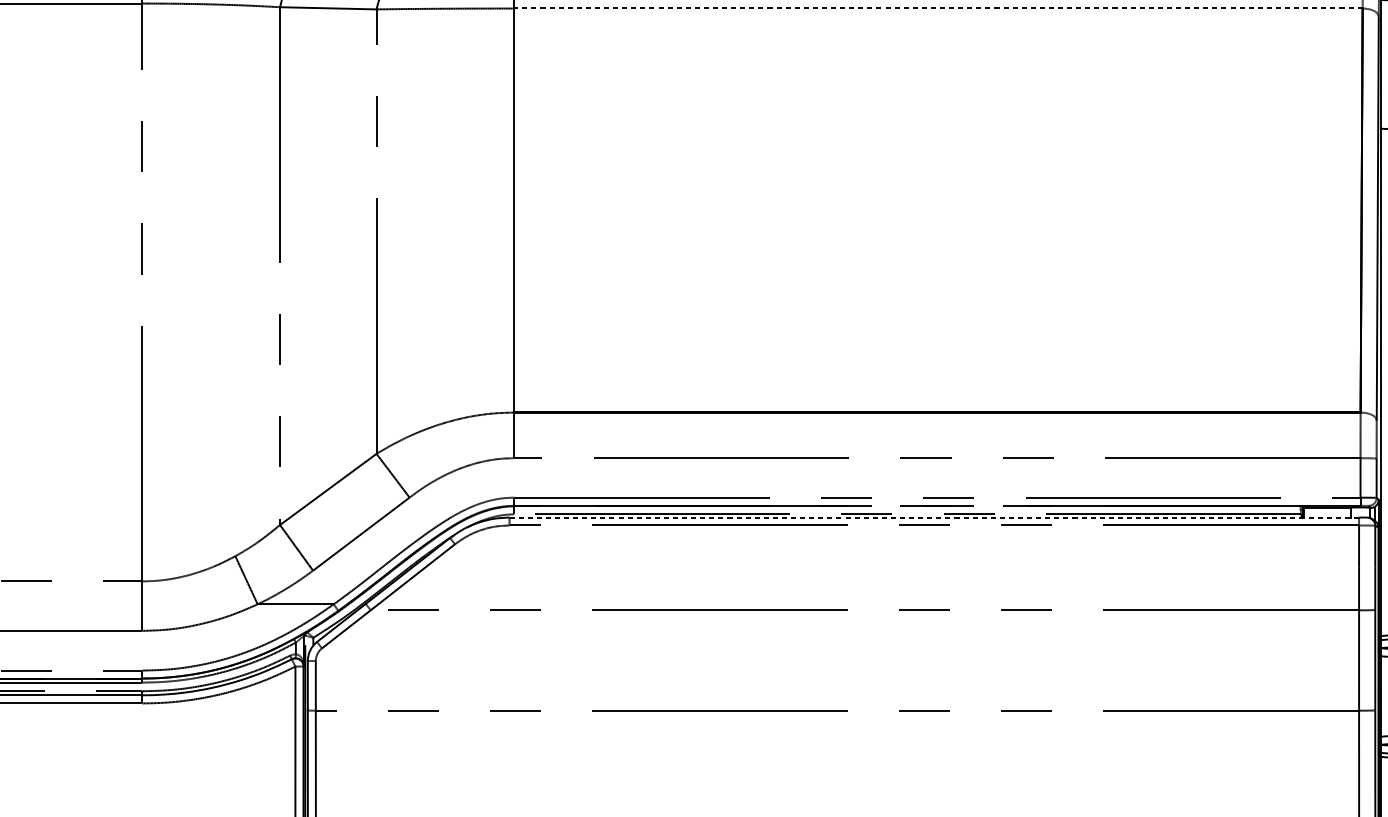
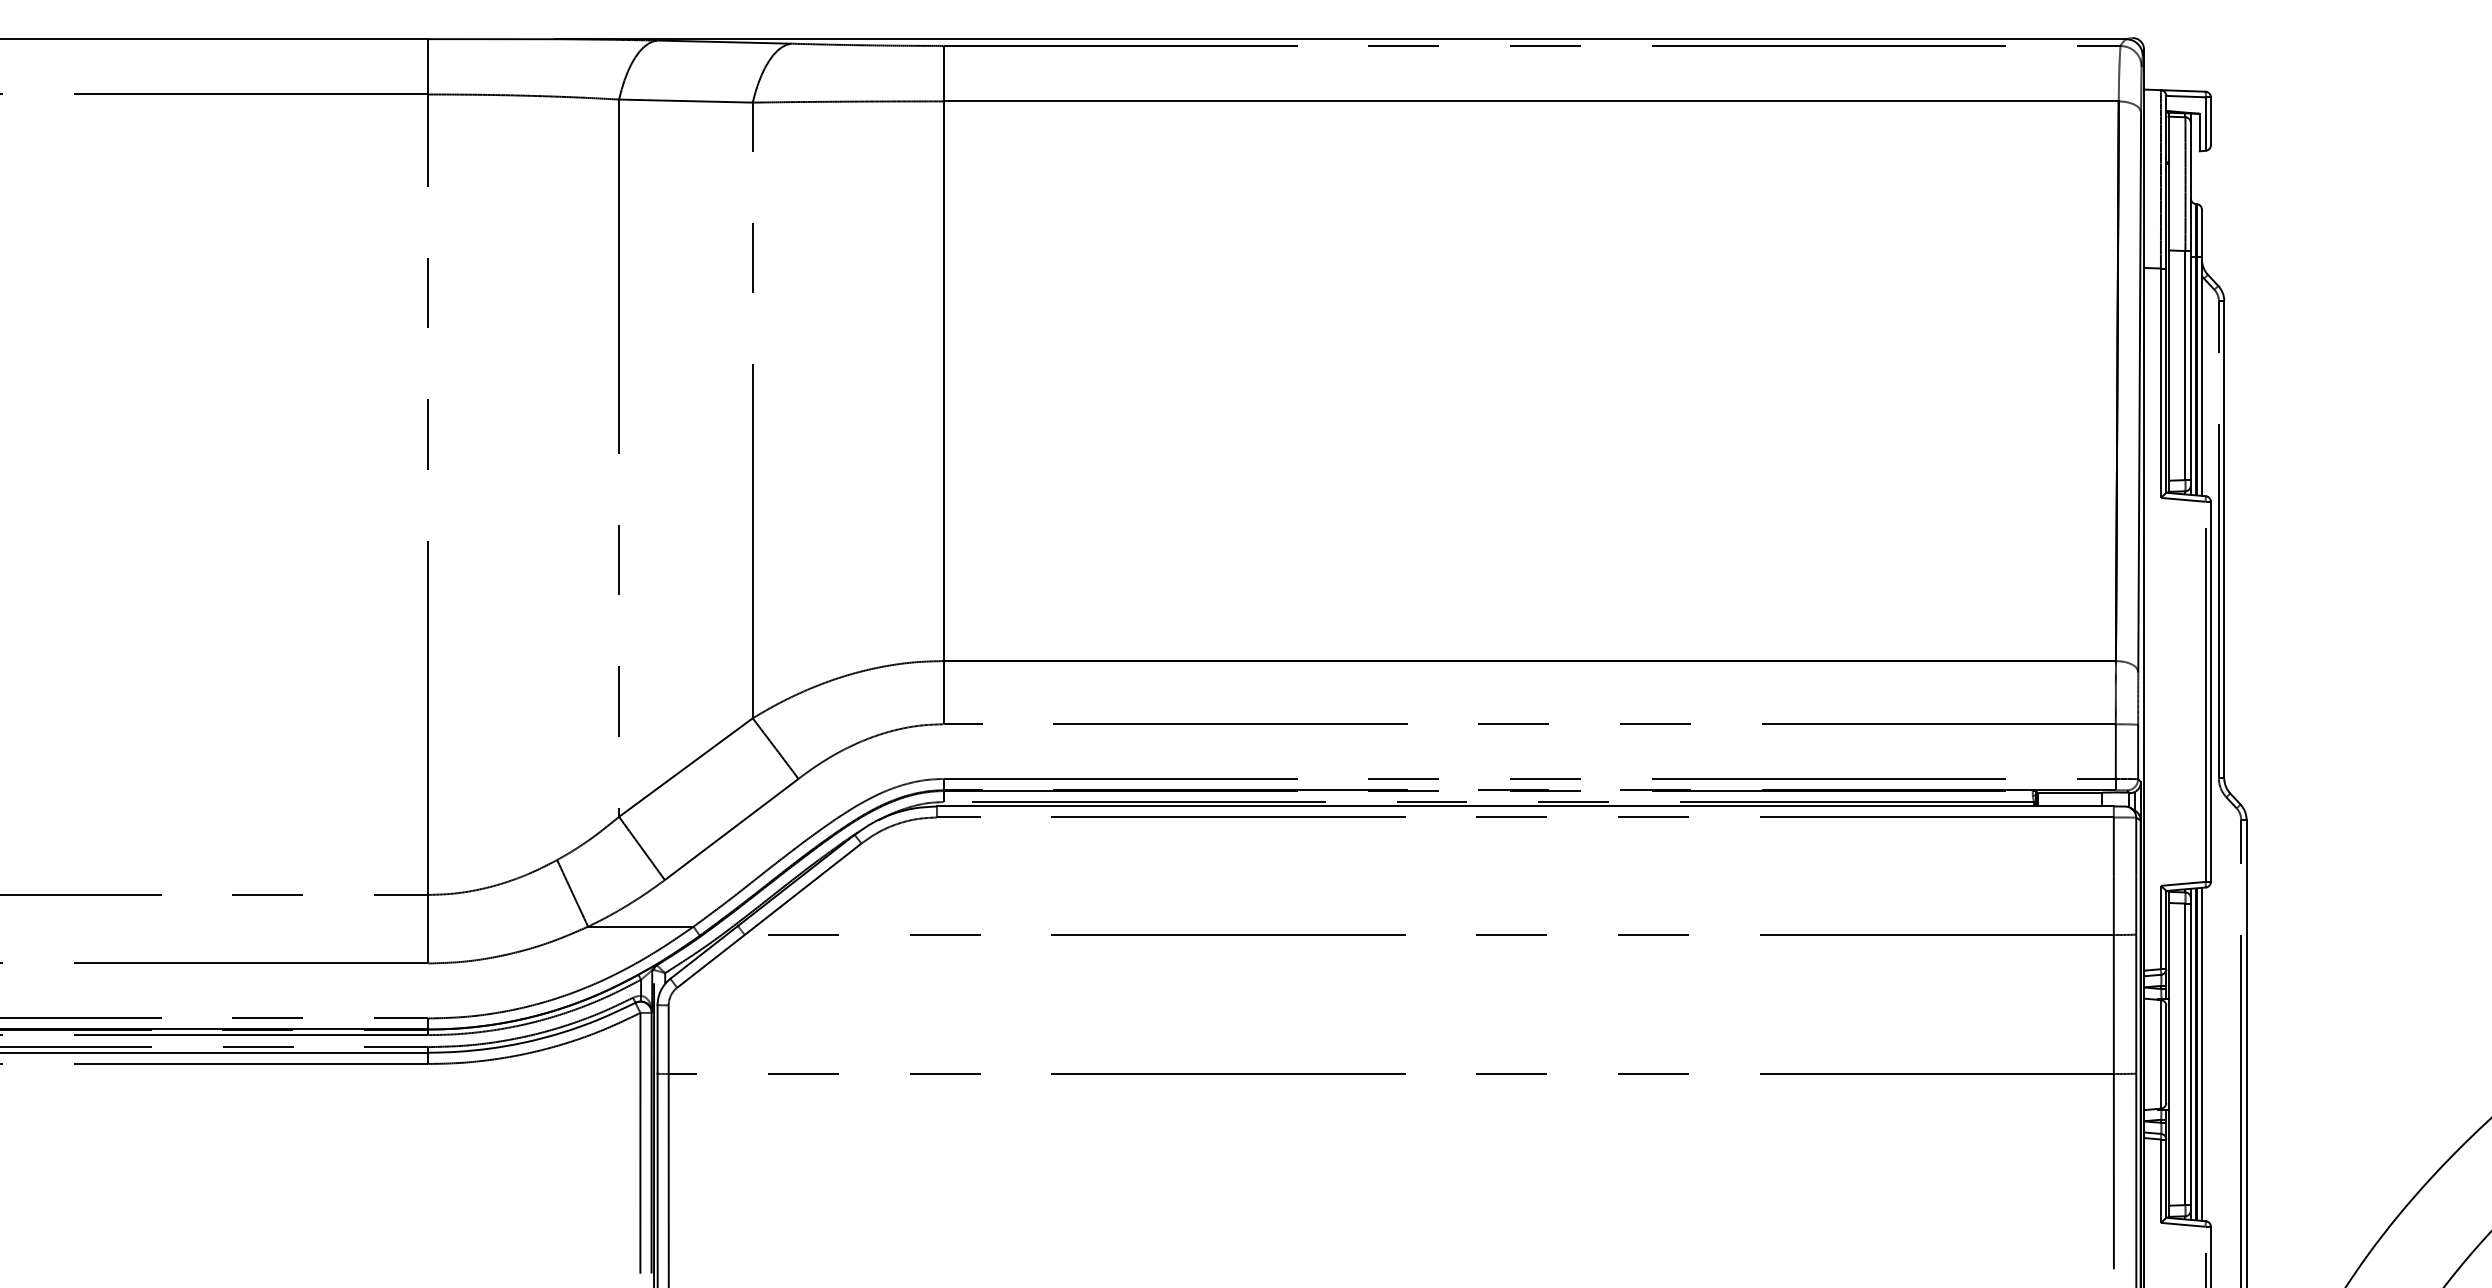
line: (938, 8) -> (1531, 101), dashed -> solid
line: (934, 517) -> (1525, 806), dashed -> solid

